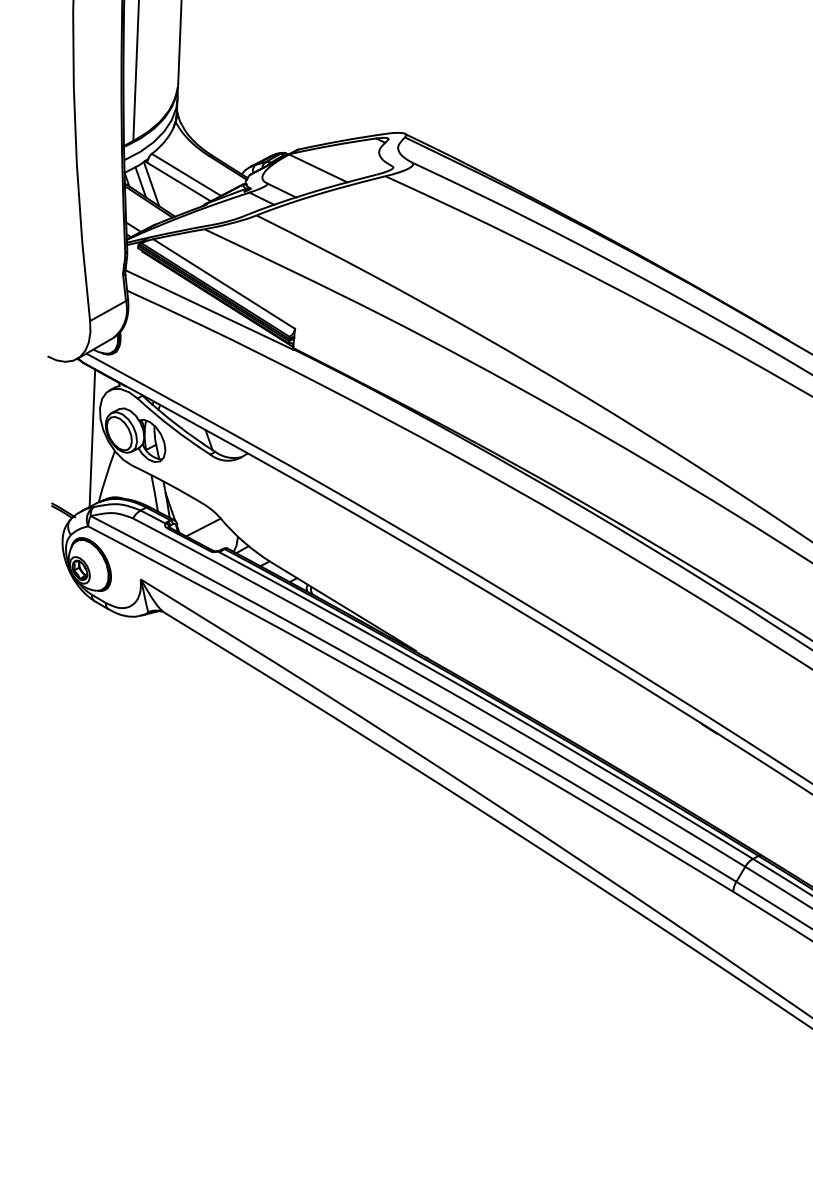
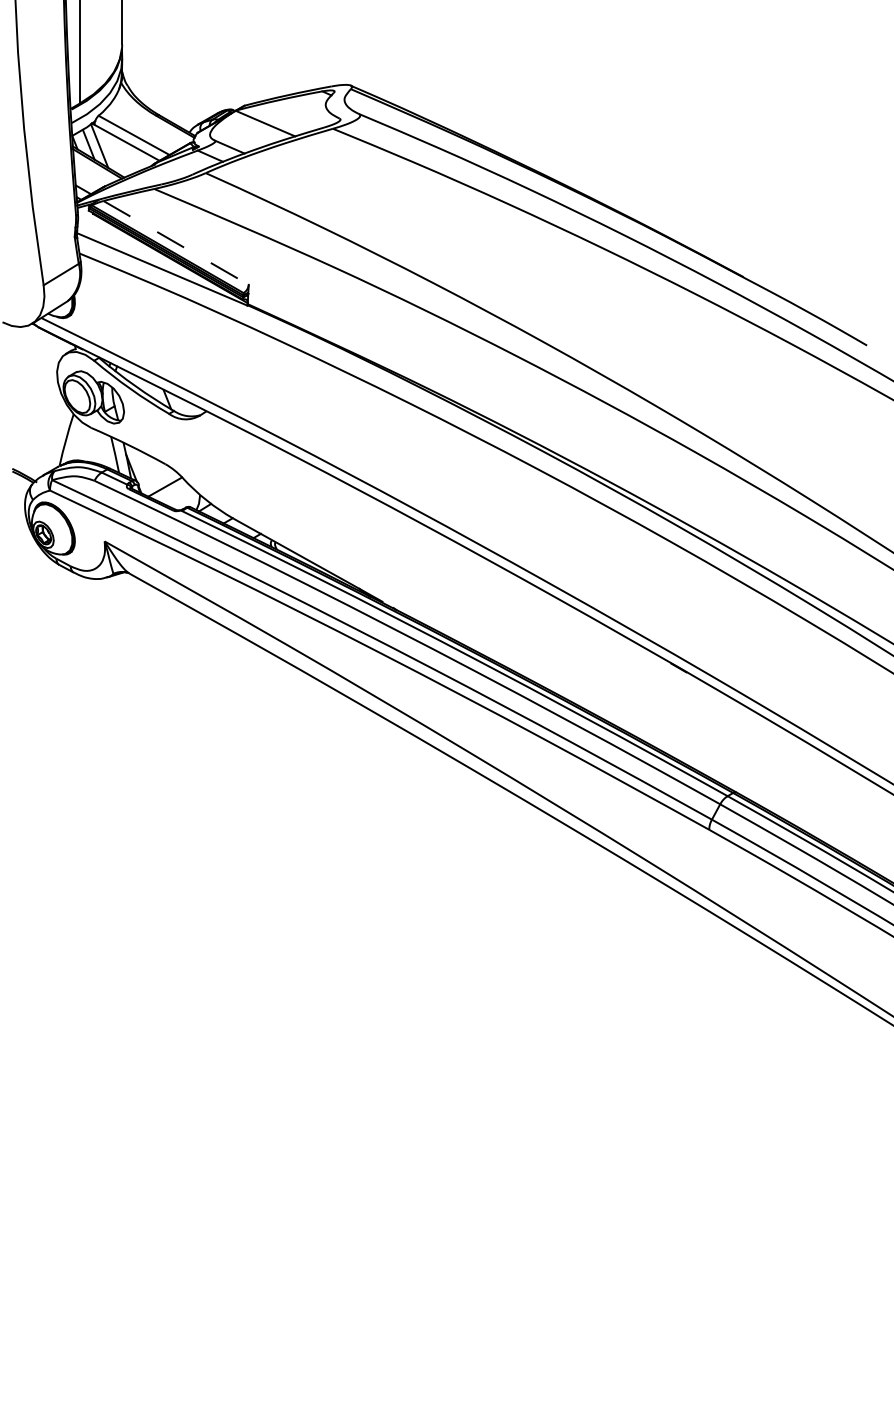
line: (224, 283) -> (176, 242), solid -> dashed
line: (92, 438) -> (50, 402), removed

